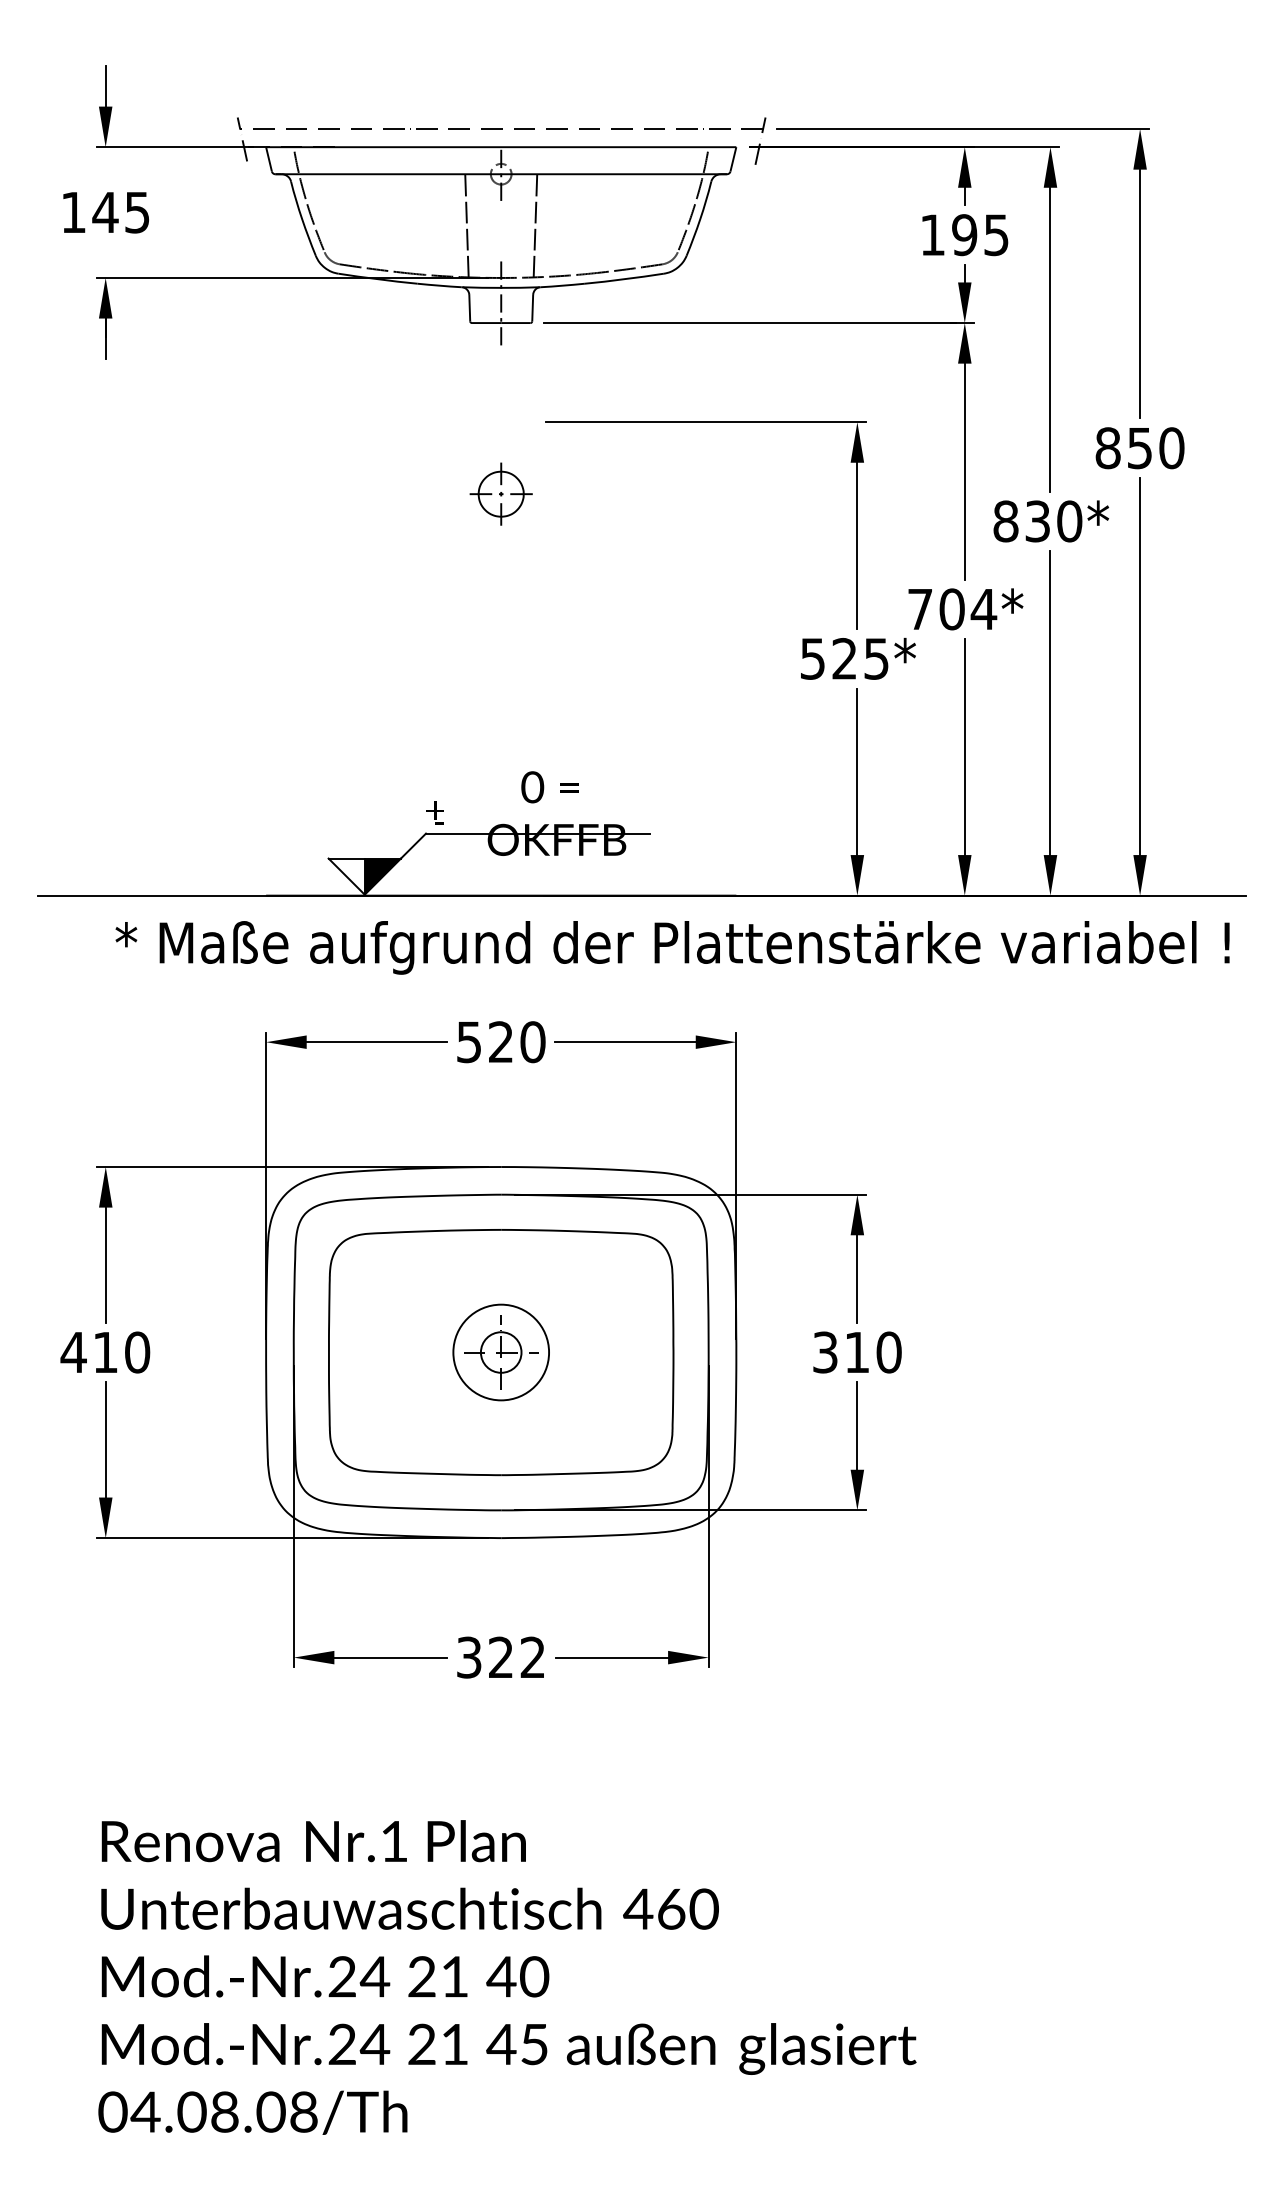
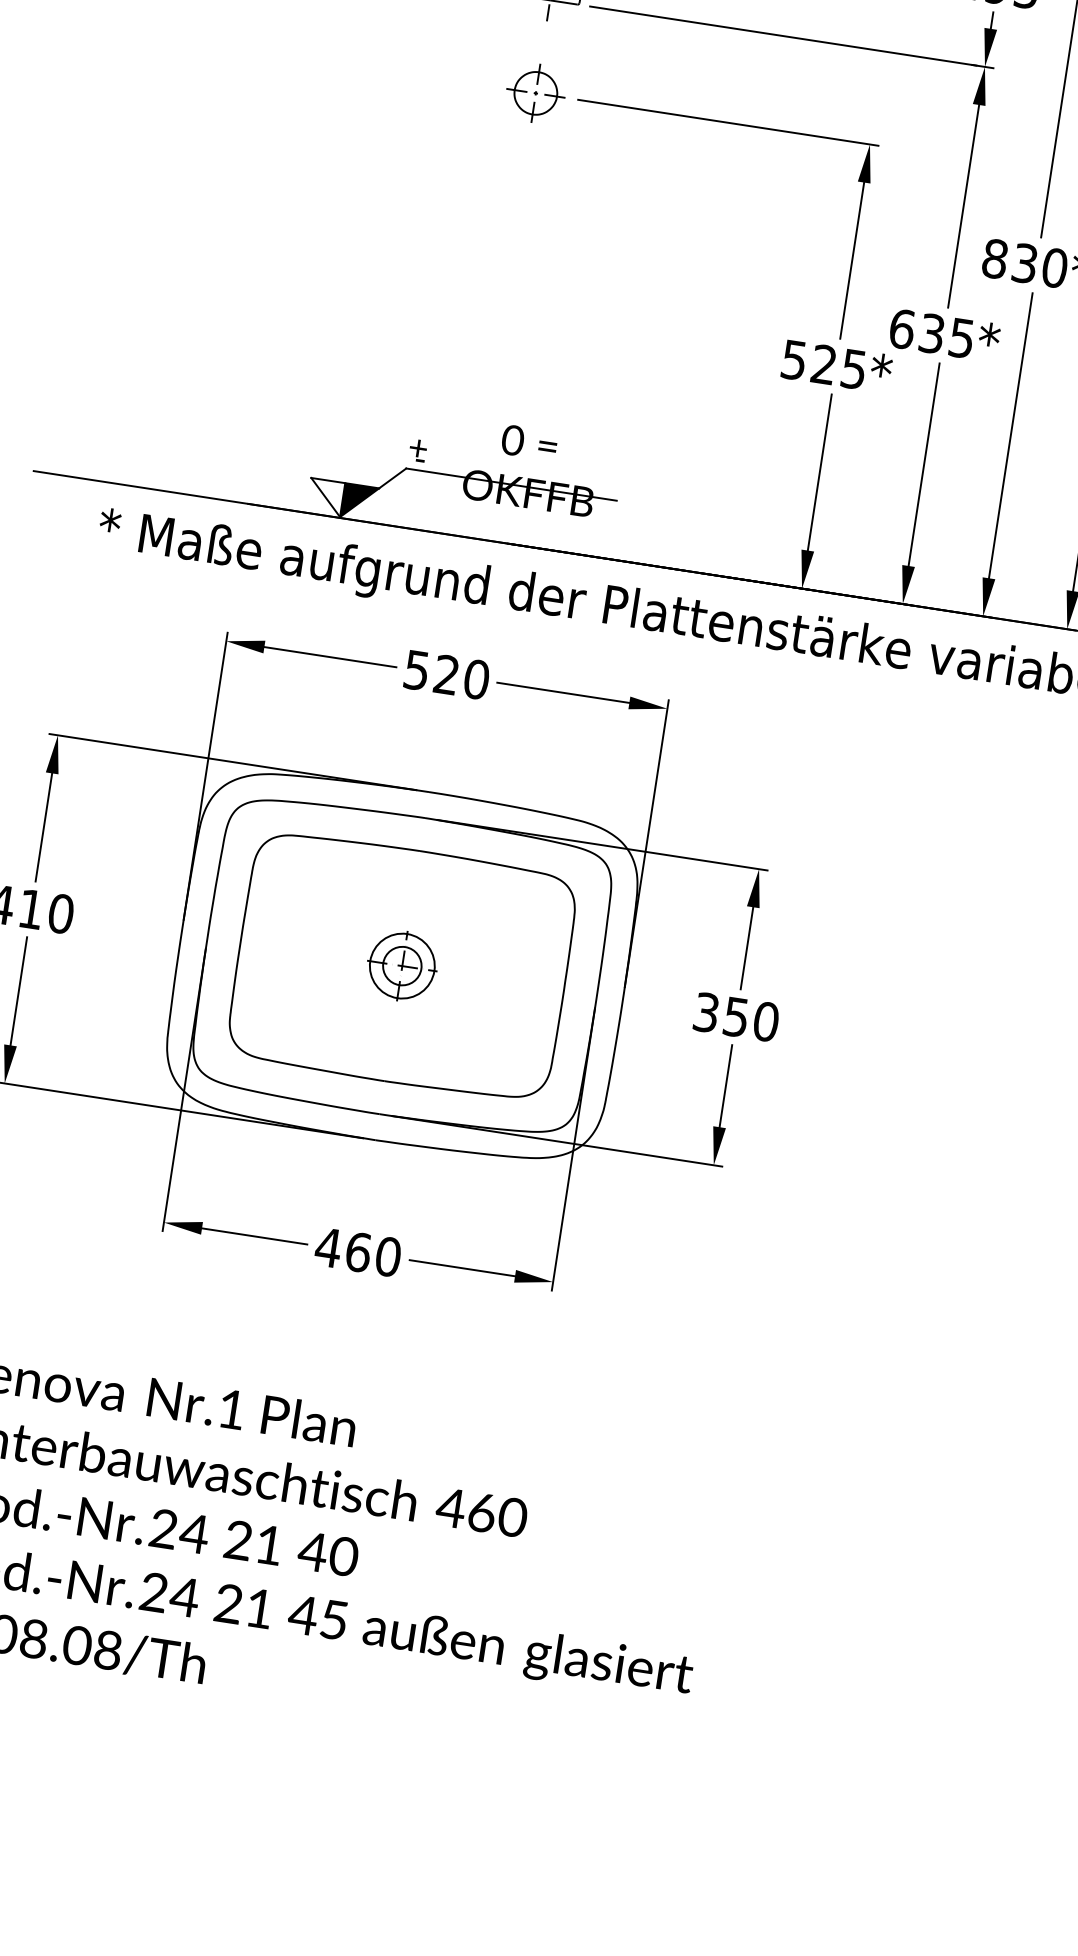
part: (500, 493) -> (535, 92), moved
text: (952, 609) -> (932, 333), 704* -> 635*
circle: (501, 1352) -> (402, 966), size x0.71
text: (856, 1352) -> (735, 1017), 310 -> 350
text: (500, 1657) -> (357, 1252), 322 -> 460

